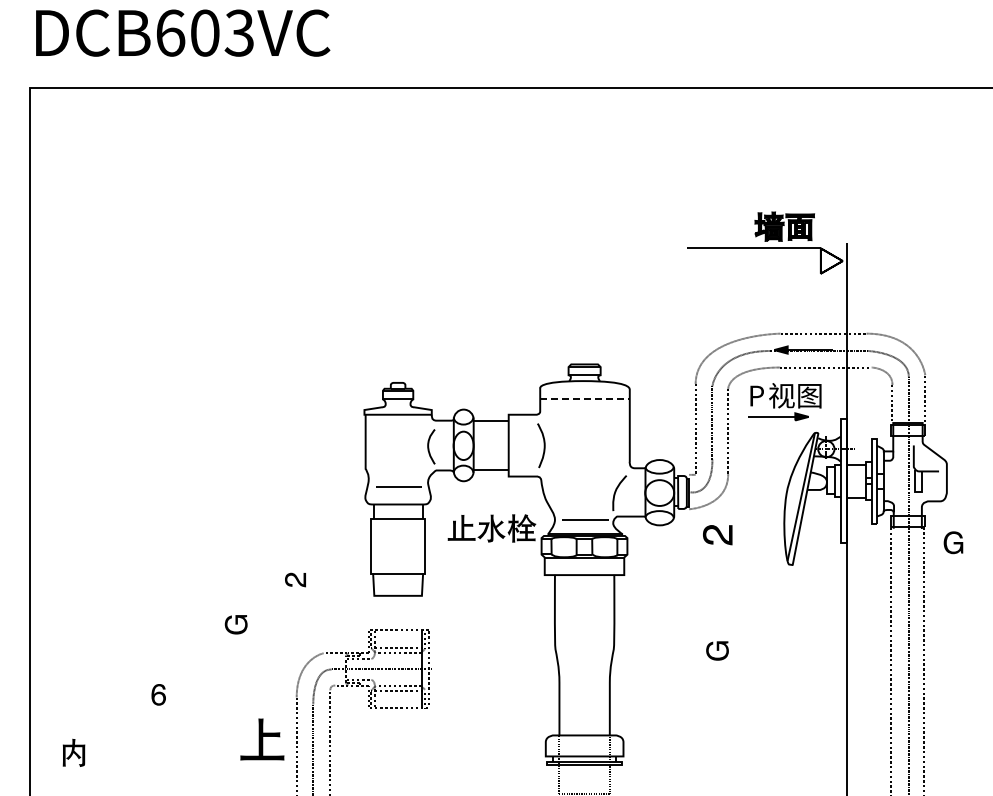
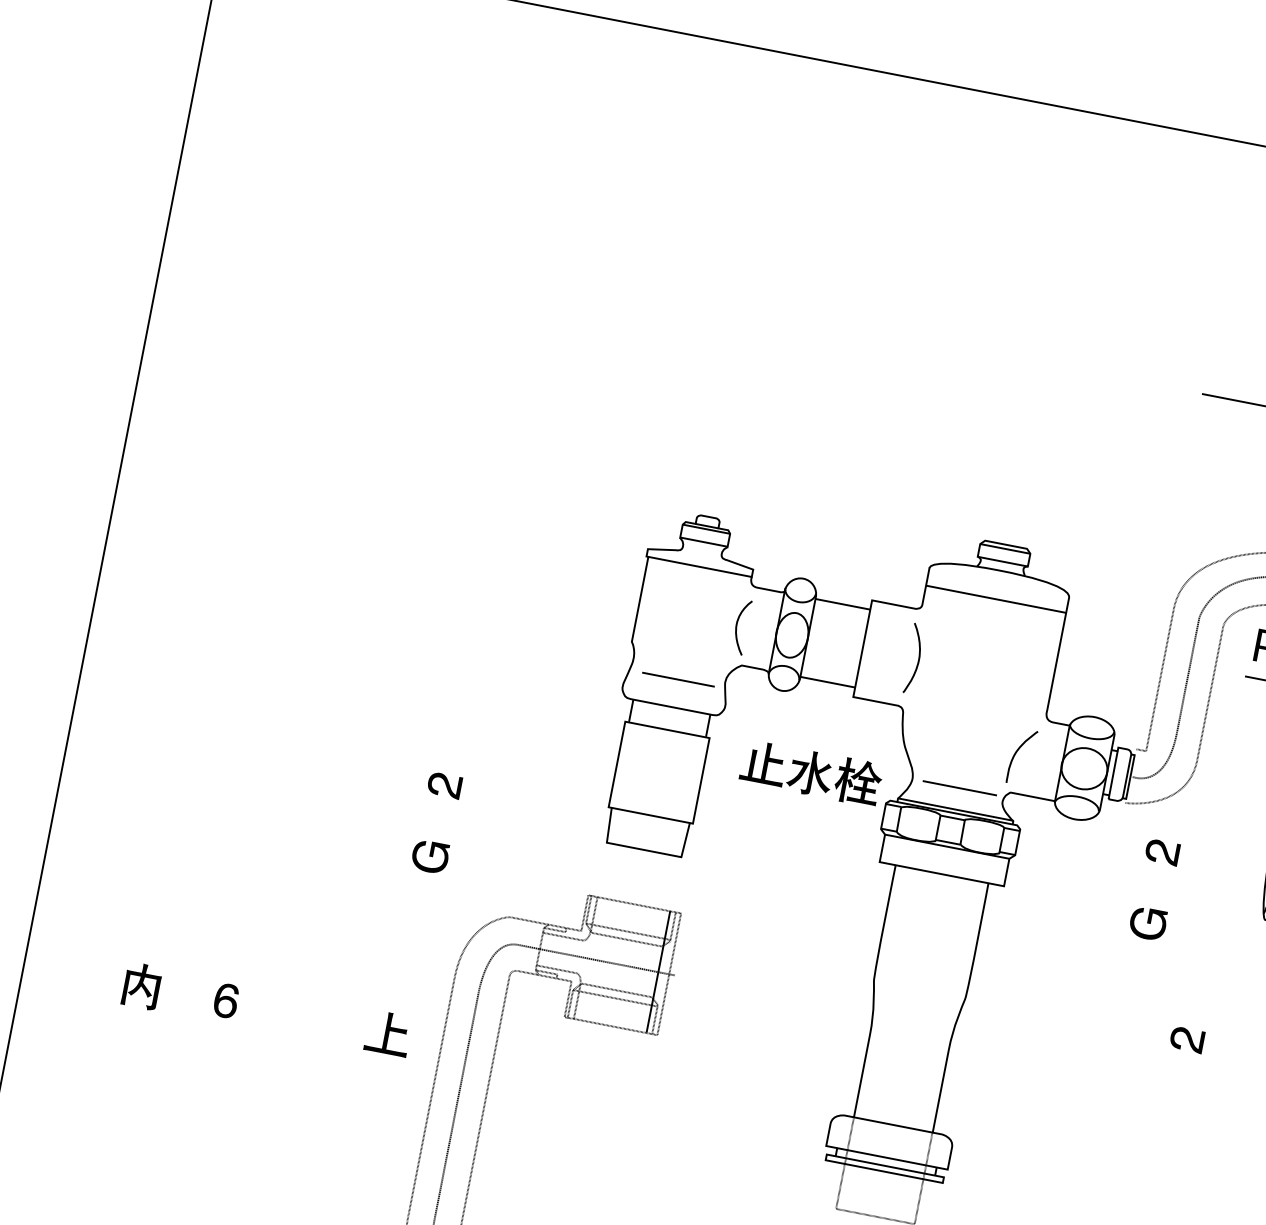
line: (584, 399) -> (995, 599), dashed -> solid
part: (717, 535) -> (1161, 852), size x0.71
part: (295, 579) -> (444, 784), moved
part: (235, 624) -> (429, 856), moved
fill: (755, 647) -> (1187, 1039), added
part: (717, 650) -> (1148, 923), moved
part: (158, 694) -> (226, 1000), moved
part: (262, 739) -> (388, 1033), size x0.62
part: (73, 752) -> (141, 985), moved

